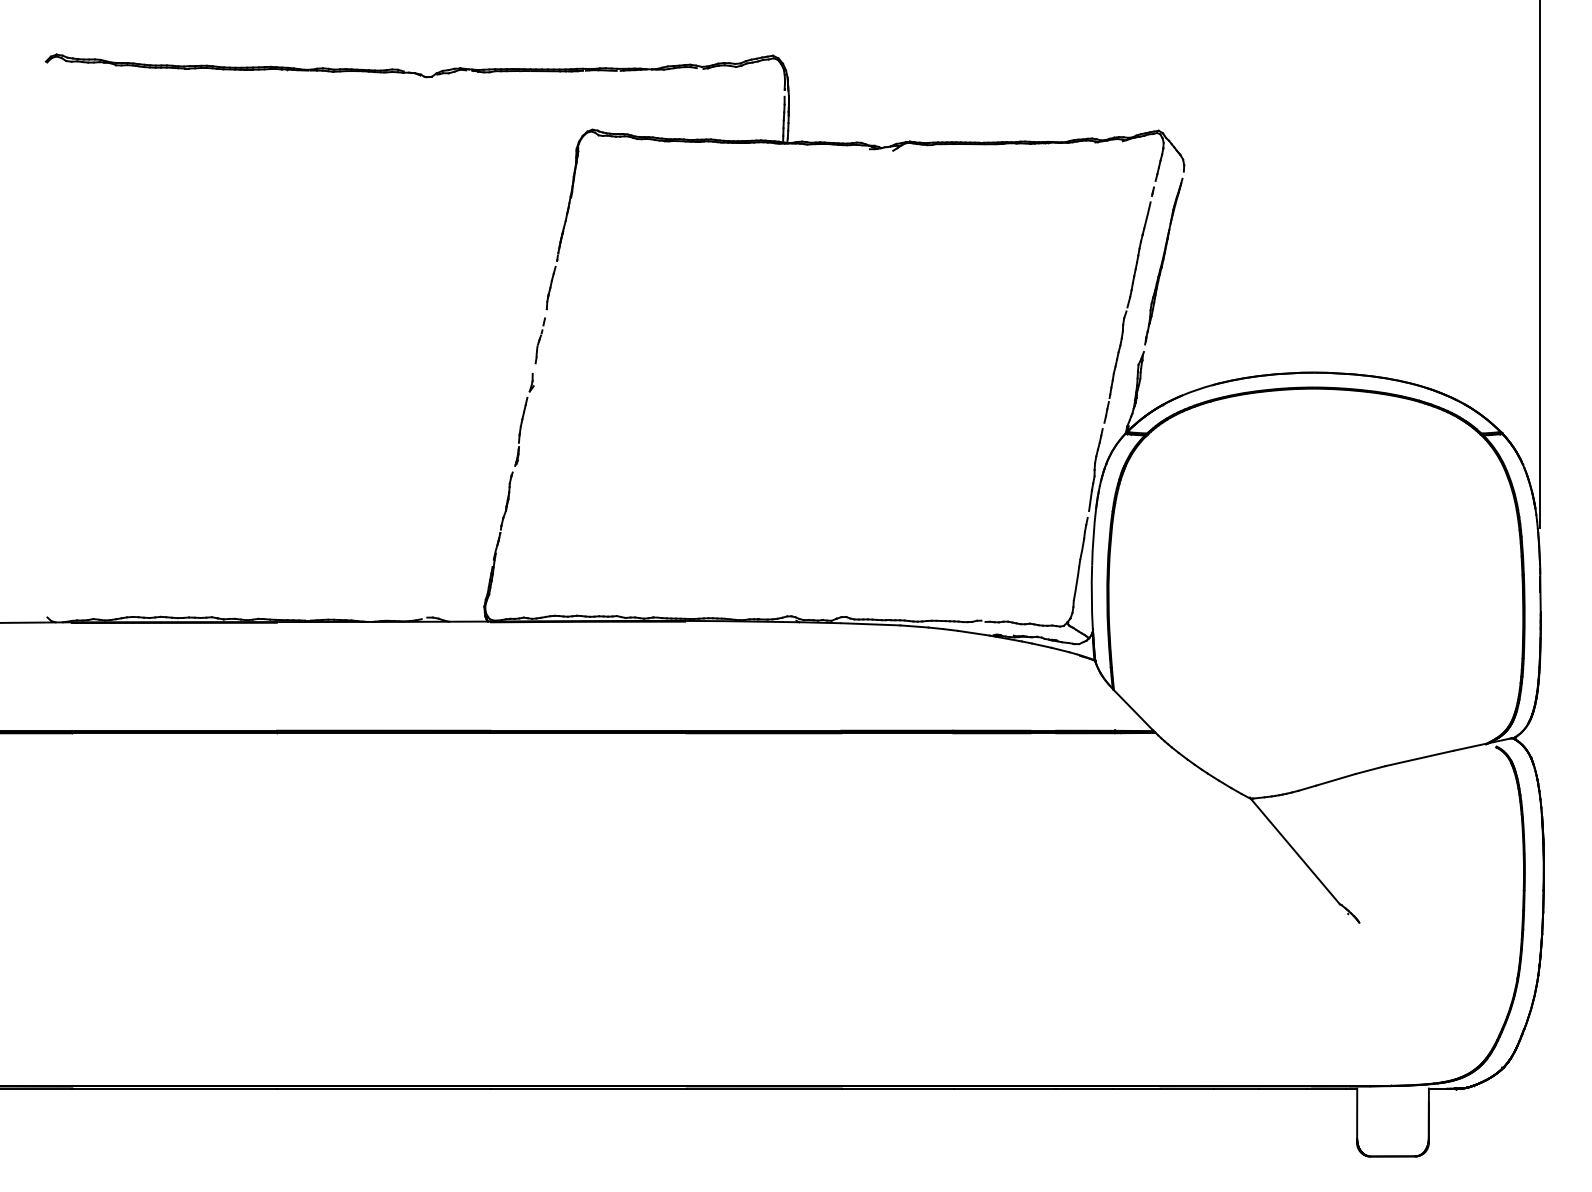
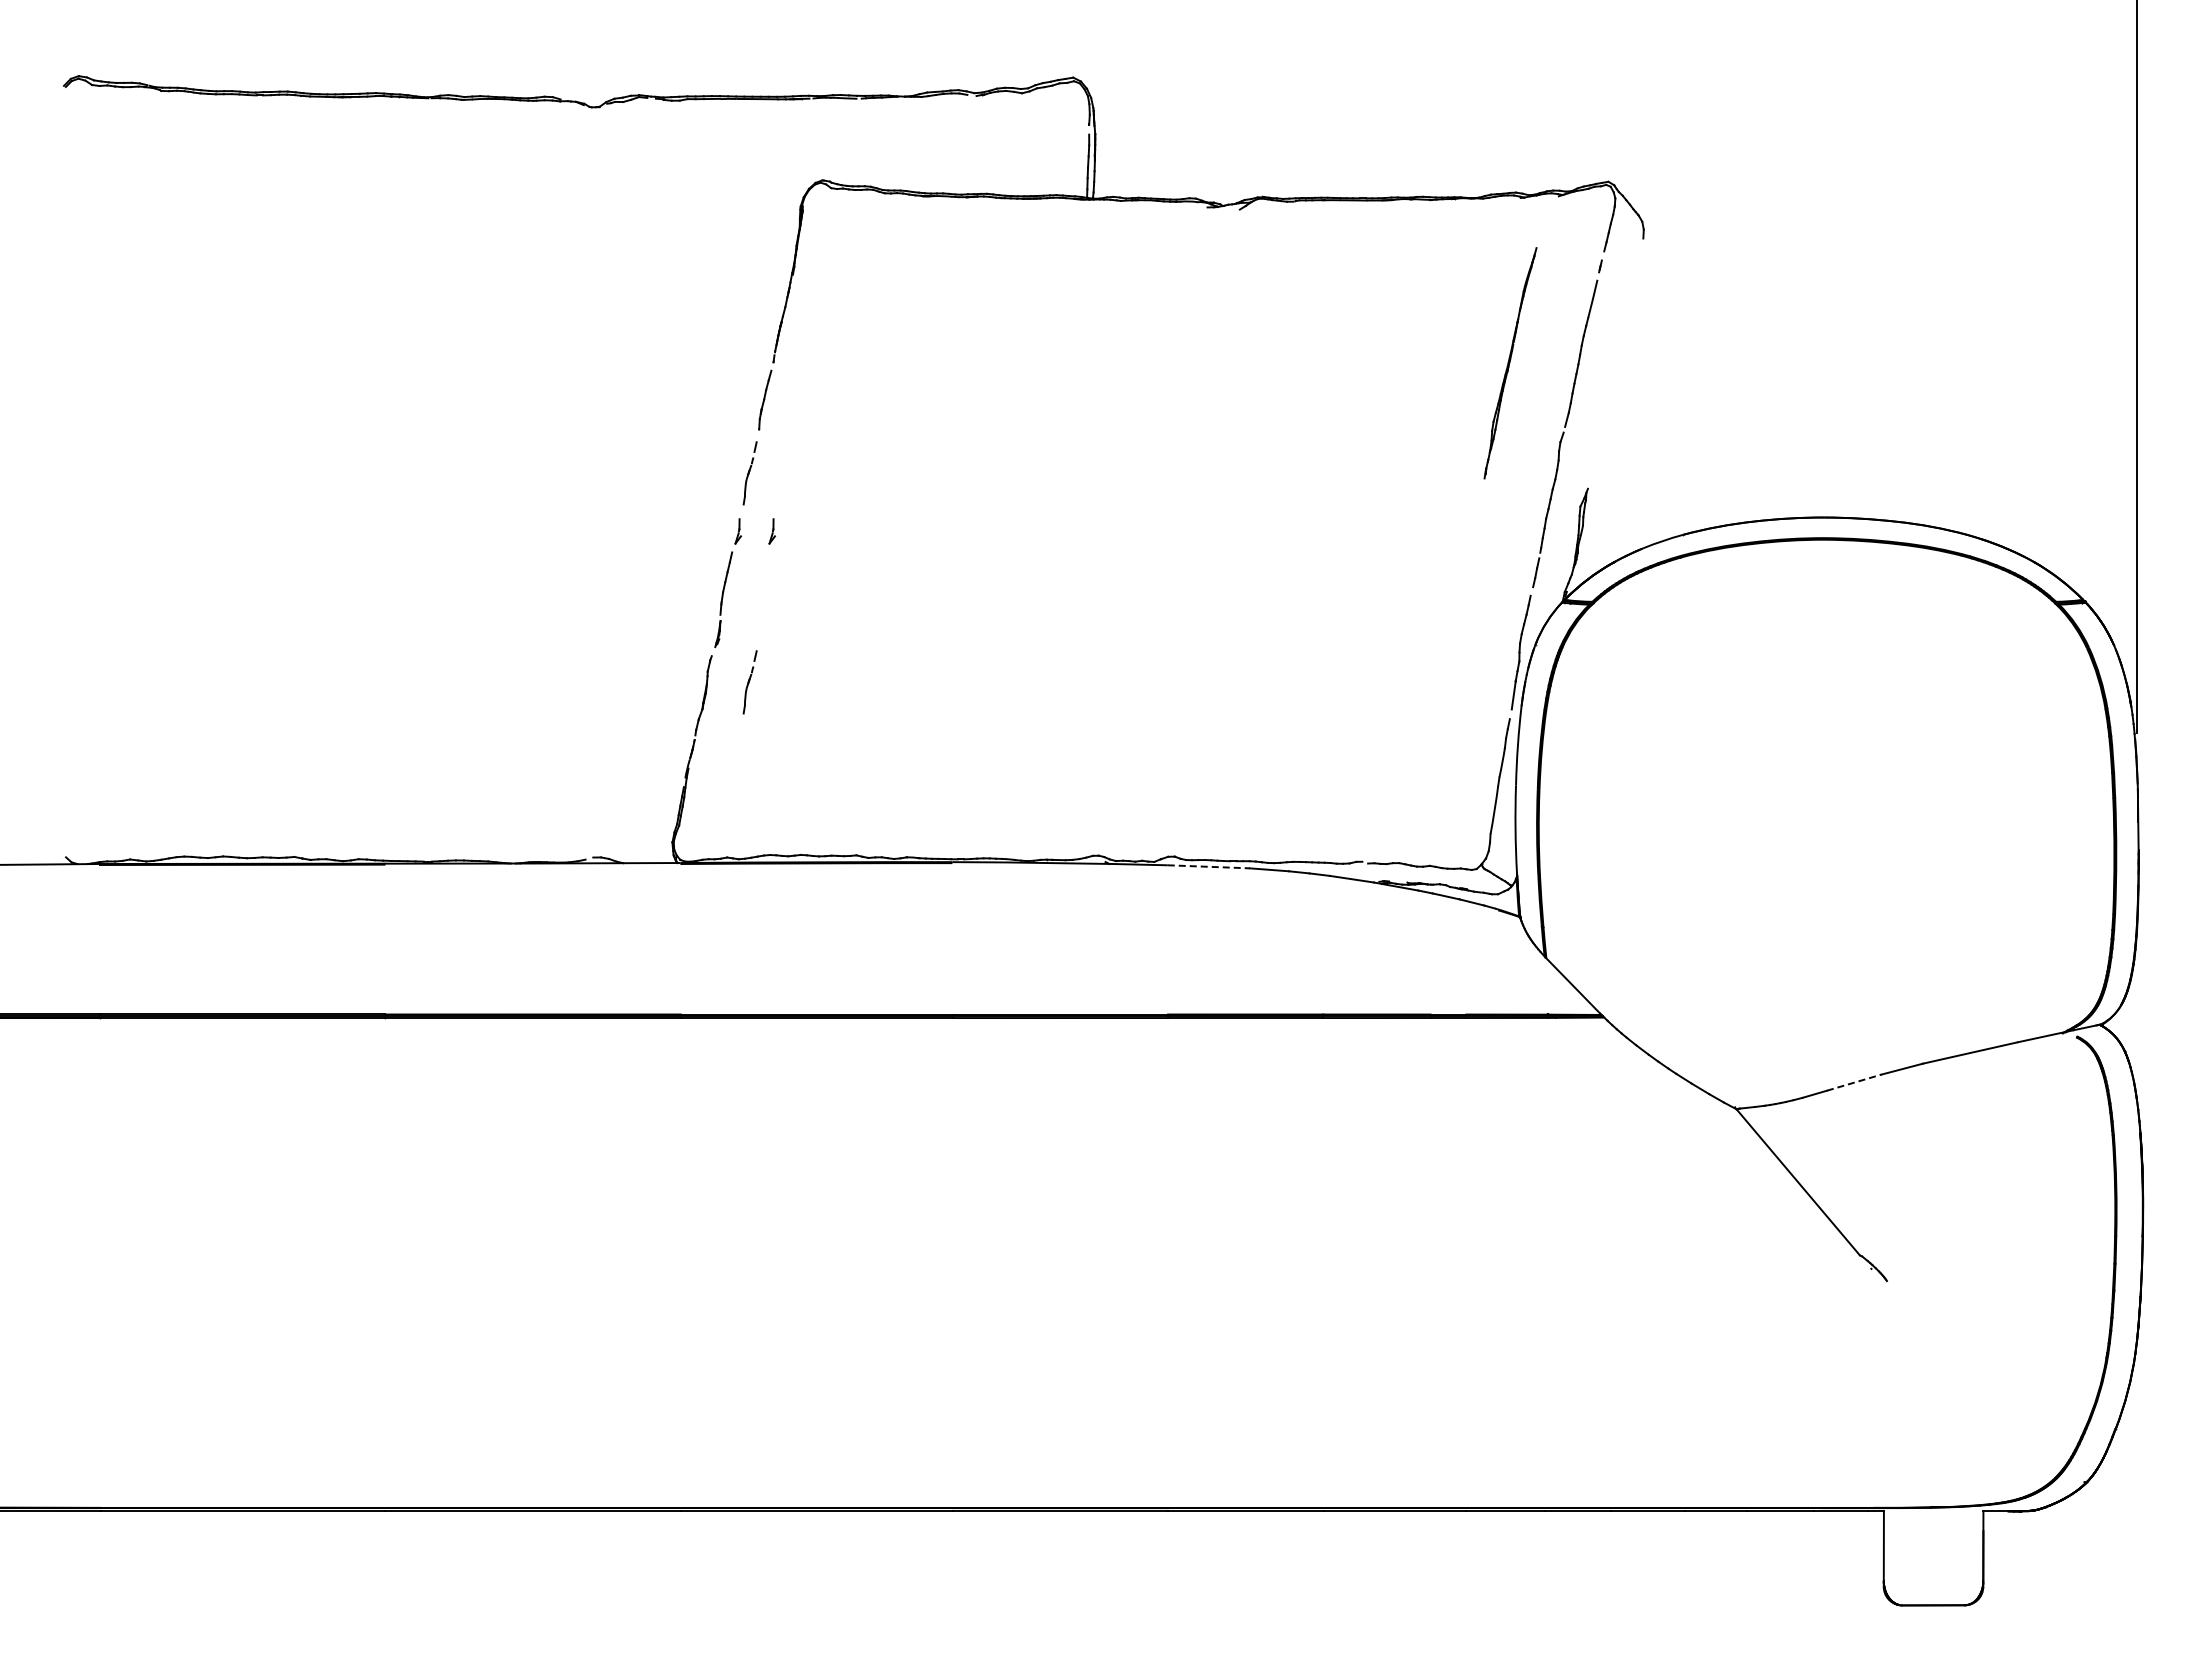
part: (1163, 261) -> (1510, 363), moved
part: (555, 382) -> (771, 531), added
part: (539, 491) -> (749, 682), added
line: (871, 624) -> (1209, 866), solid -> dashed
line: (1336, 779) -> (1854, 1082), solid -> dashed

